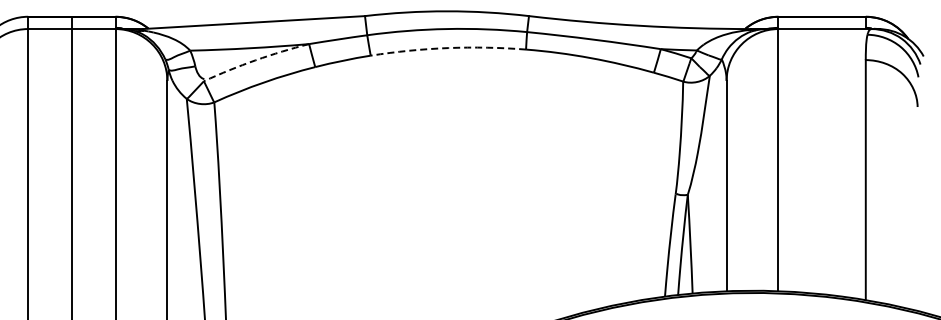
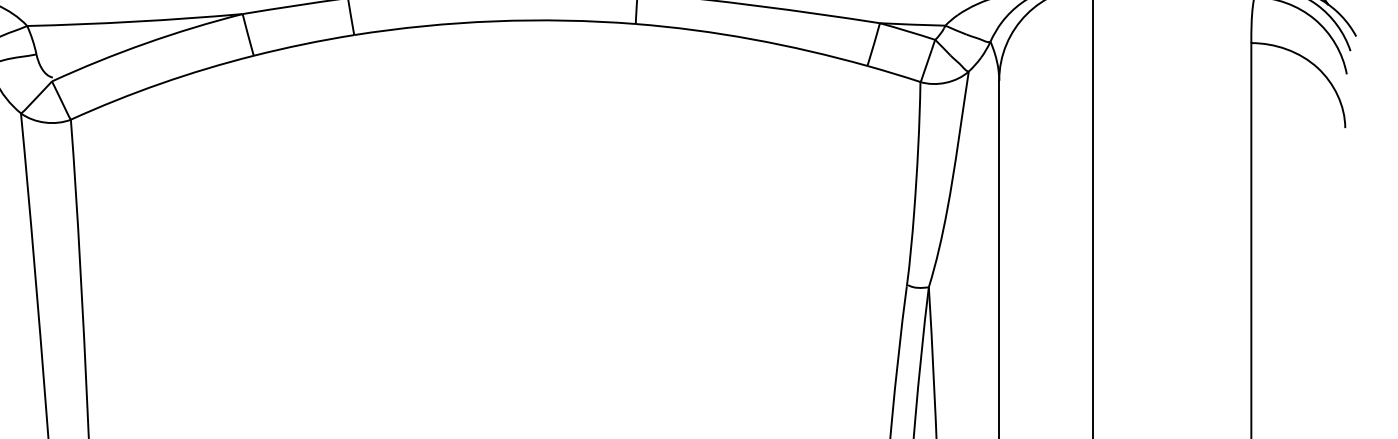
arc: (448, 48) -> (495, 22), dashed -> solid
arc: (255, 60) -> (145, 43), dashed -> solid

